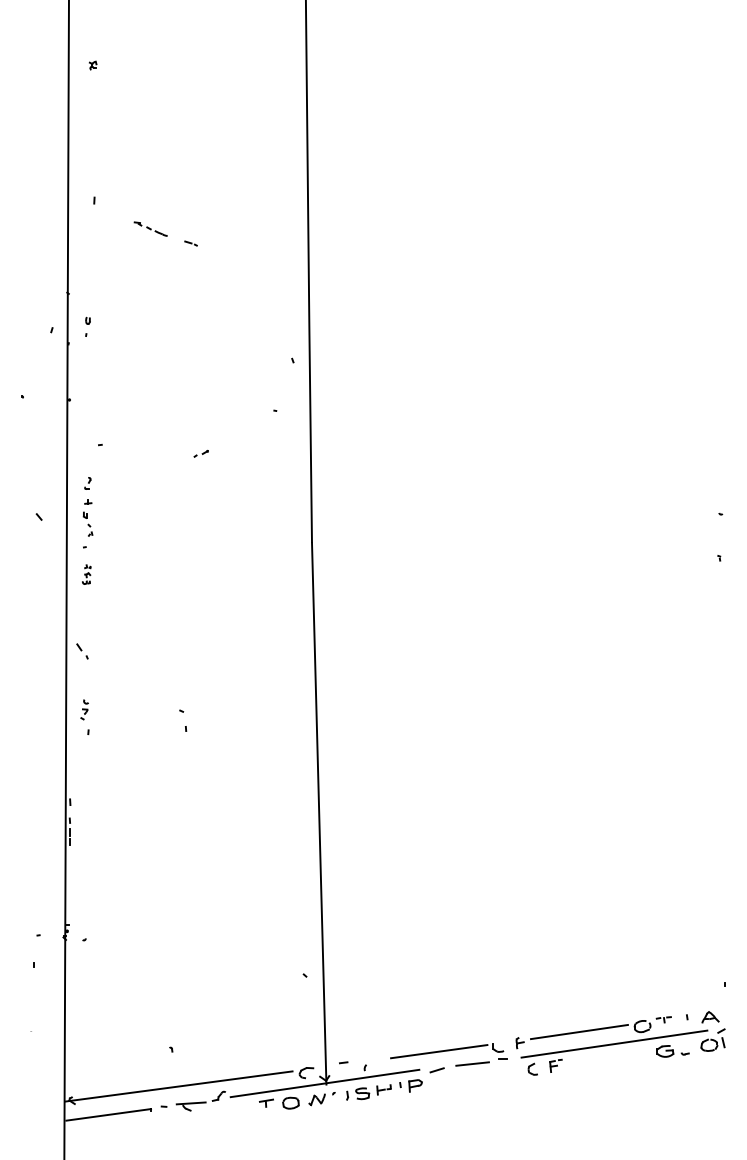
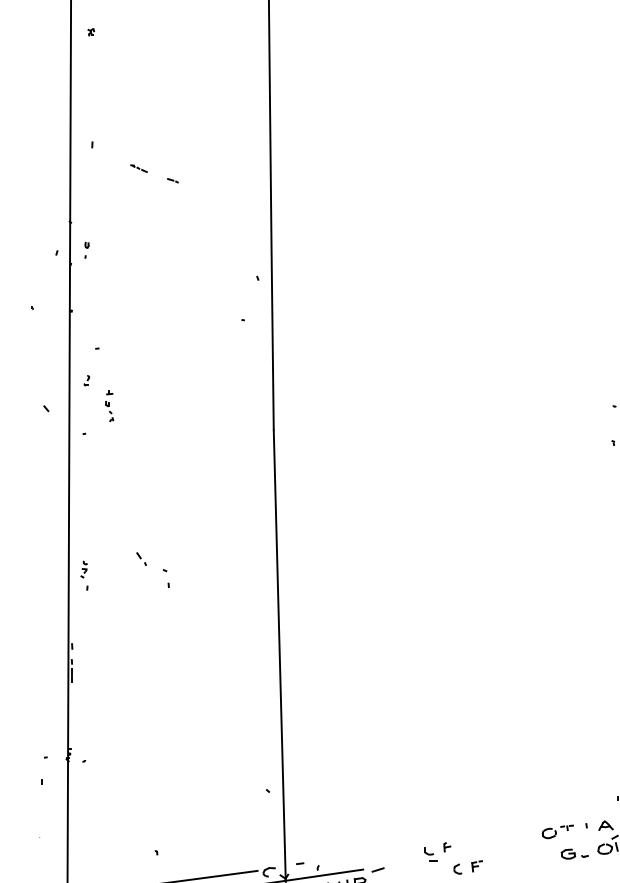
part: (150, 228) -> (139, 168), size x0.6
part: (200, 453) -> (180, 355), removed
part: (87, 517) -> (109, 405), moved
part: (86, 574) -> (85, 456), removed
part: (82, 651) -> (141, 559), moved
line: (579, 1031) -> (496, 837), removed
line: (614, 1043) -> (525, 847), removed
line: (439, 1051) -> (380, 854), removed
line: (472, 1063) -> (407, 864), removed

